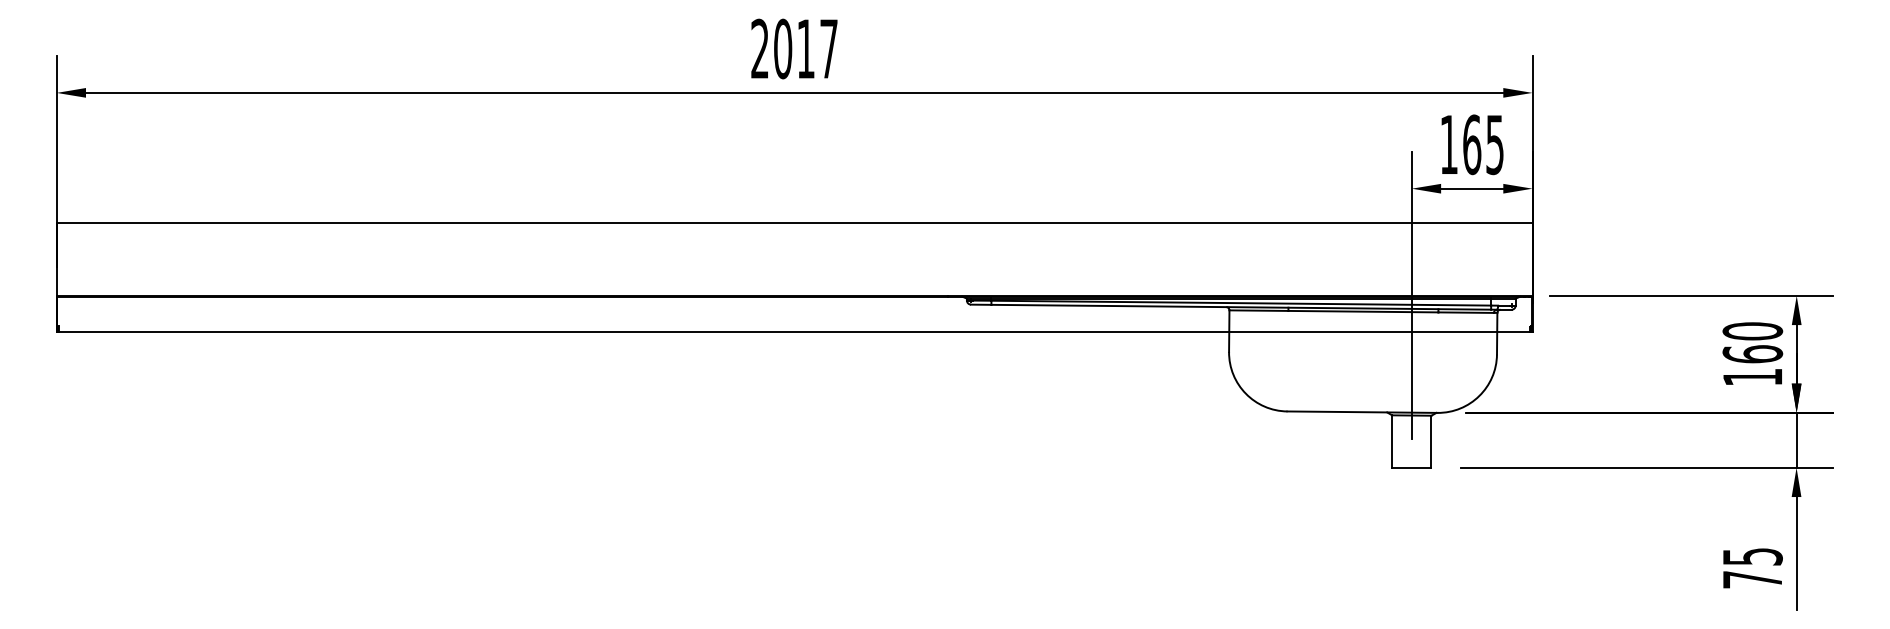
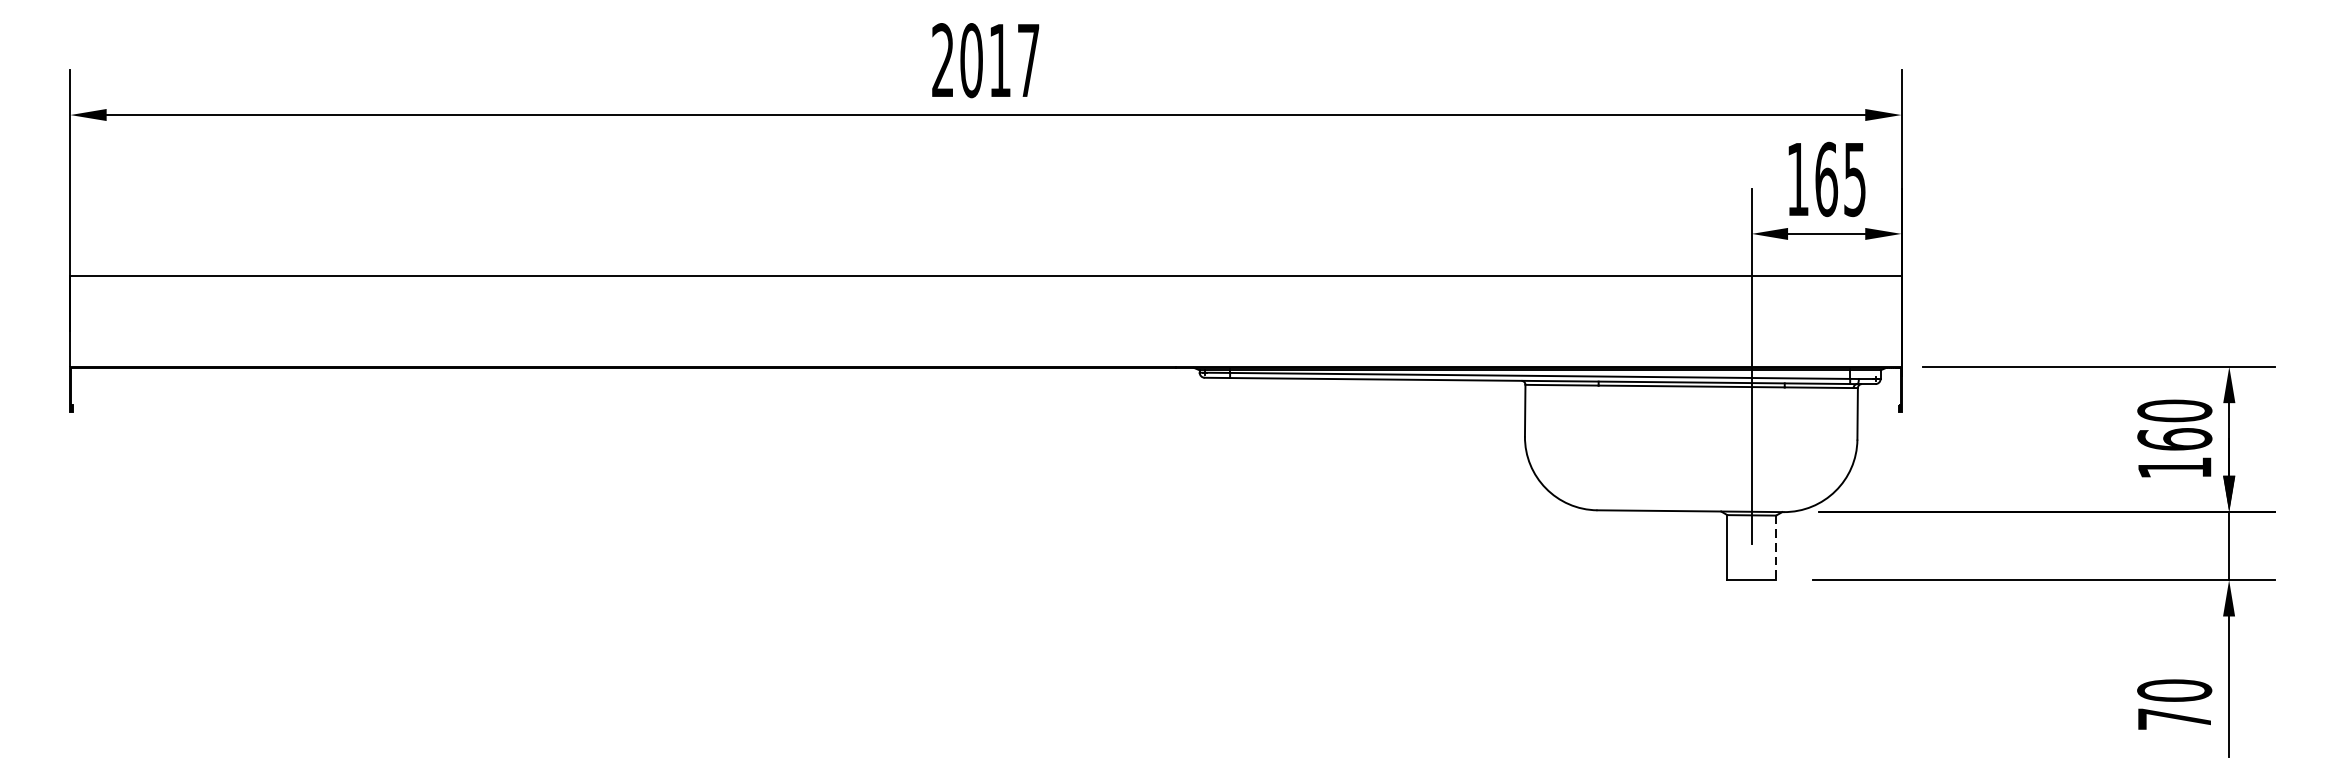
line: (794, 332) -> (985, 412), removed
line: (1431, 442) -> (1776, 548), solid -> dashed
text: (1752, 556) -> (2174, 690), 75 -> 70

